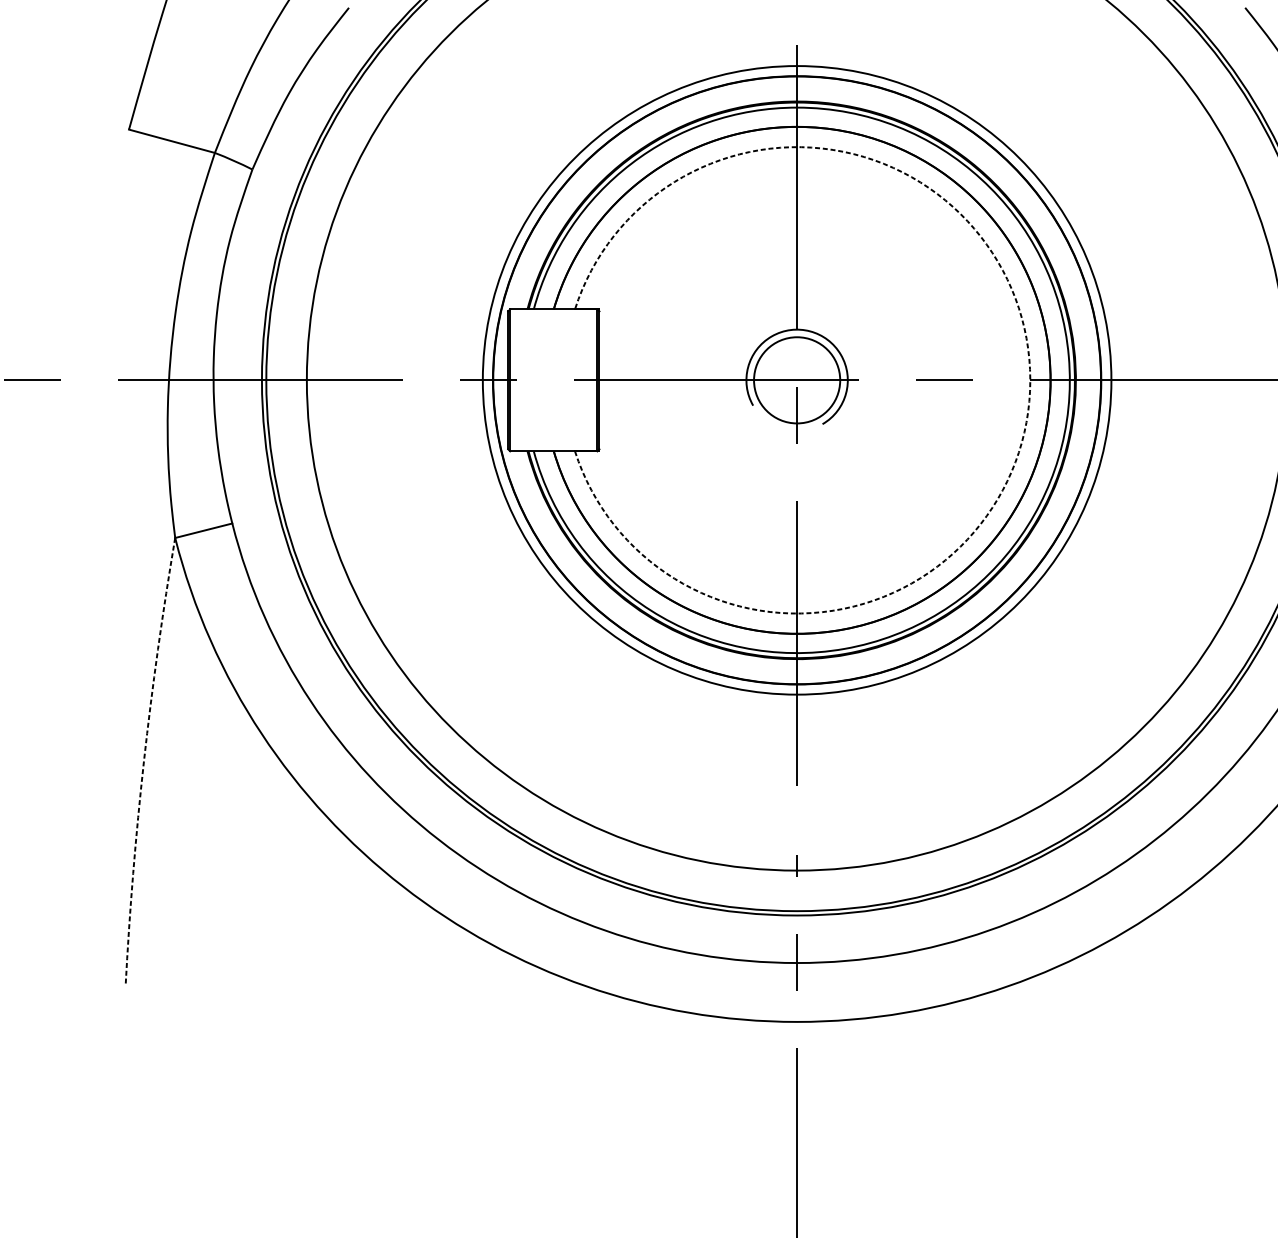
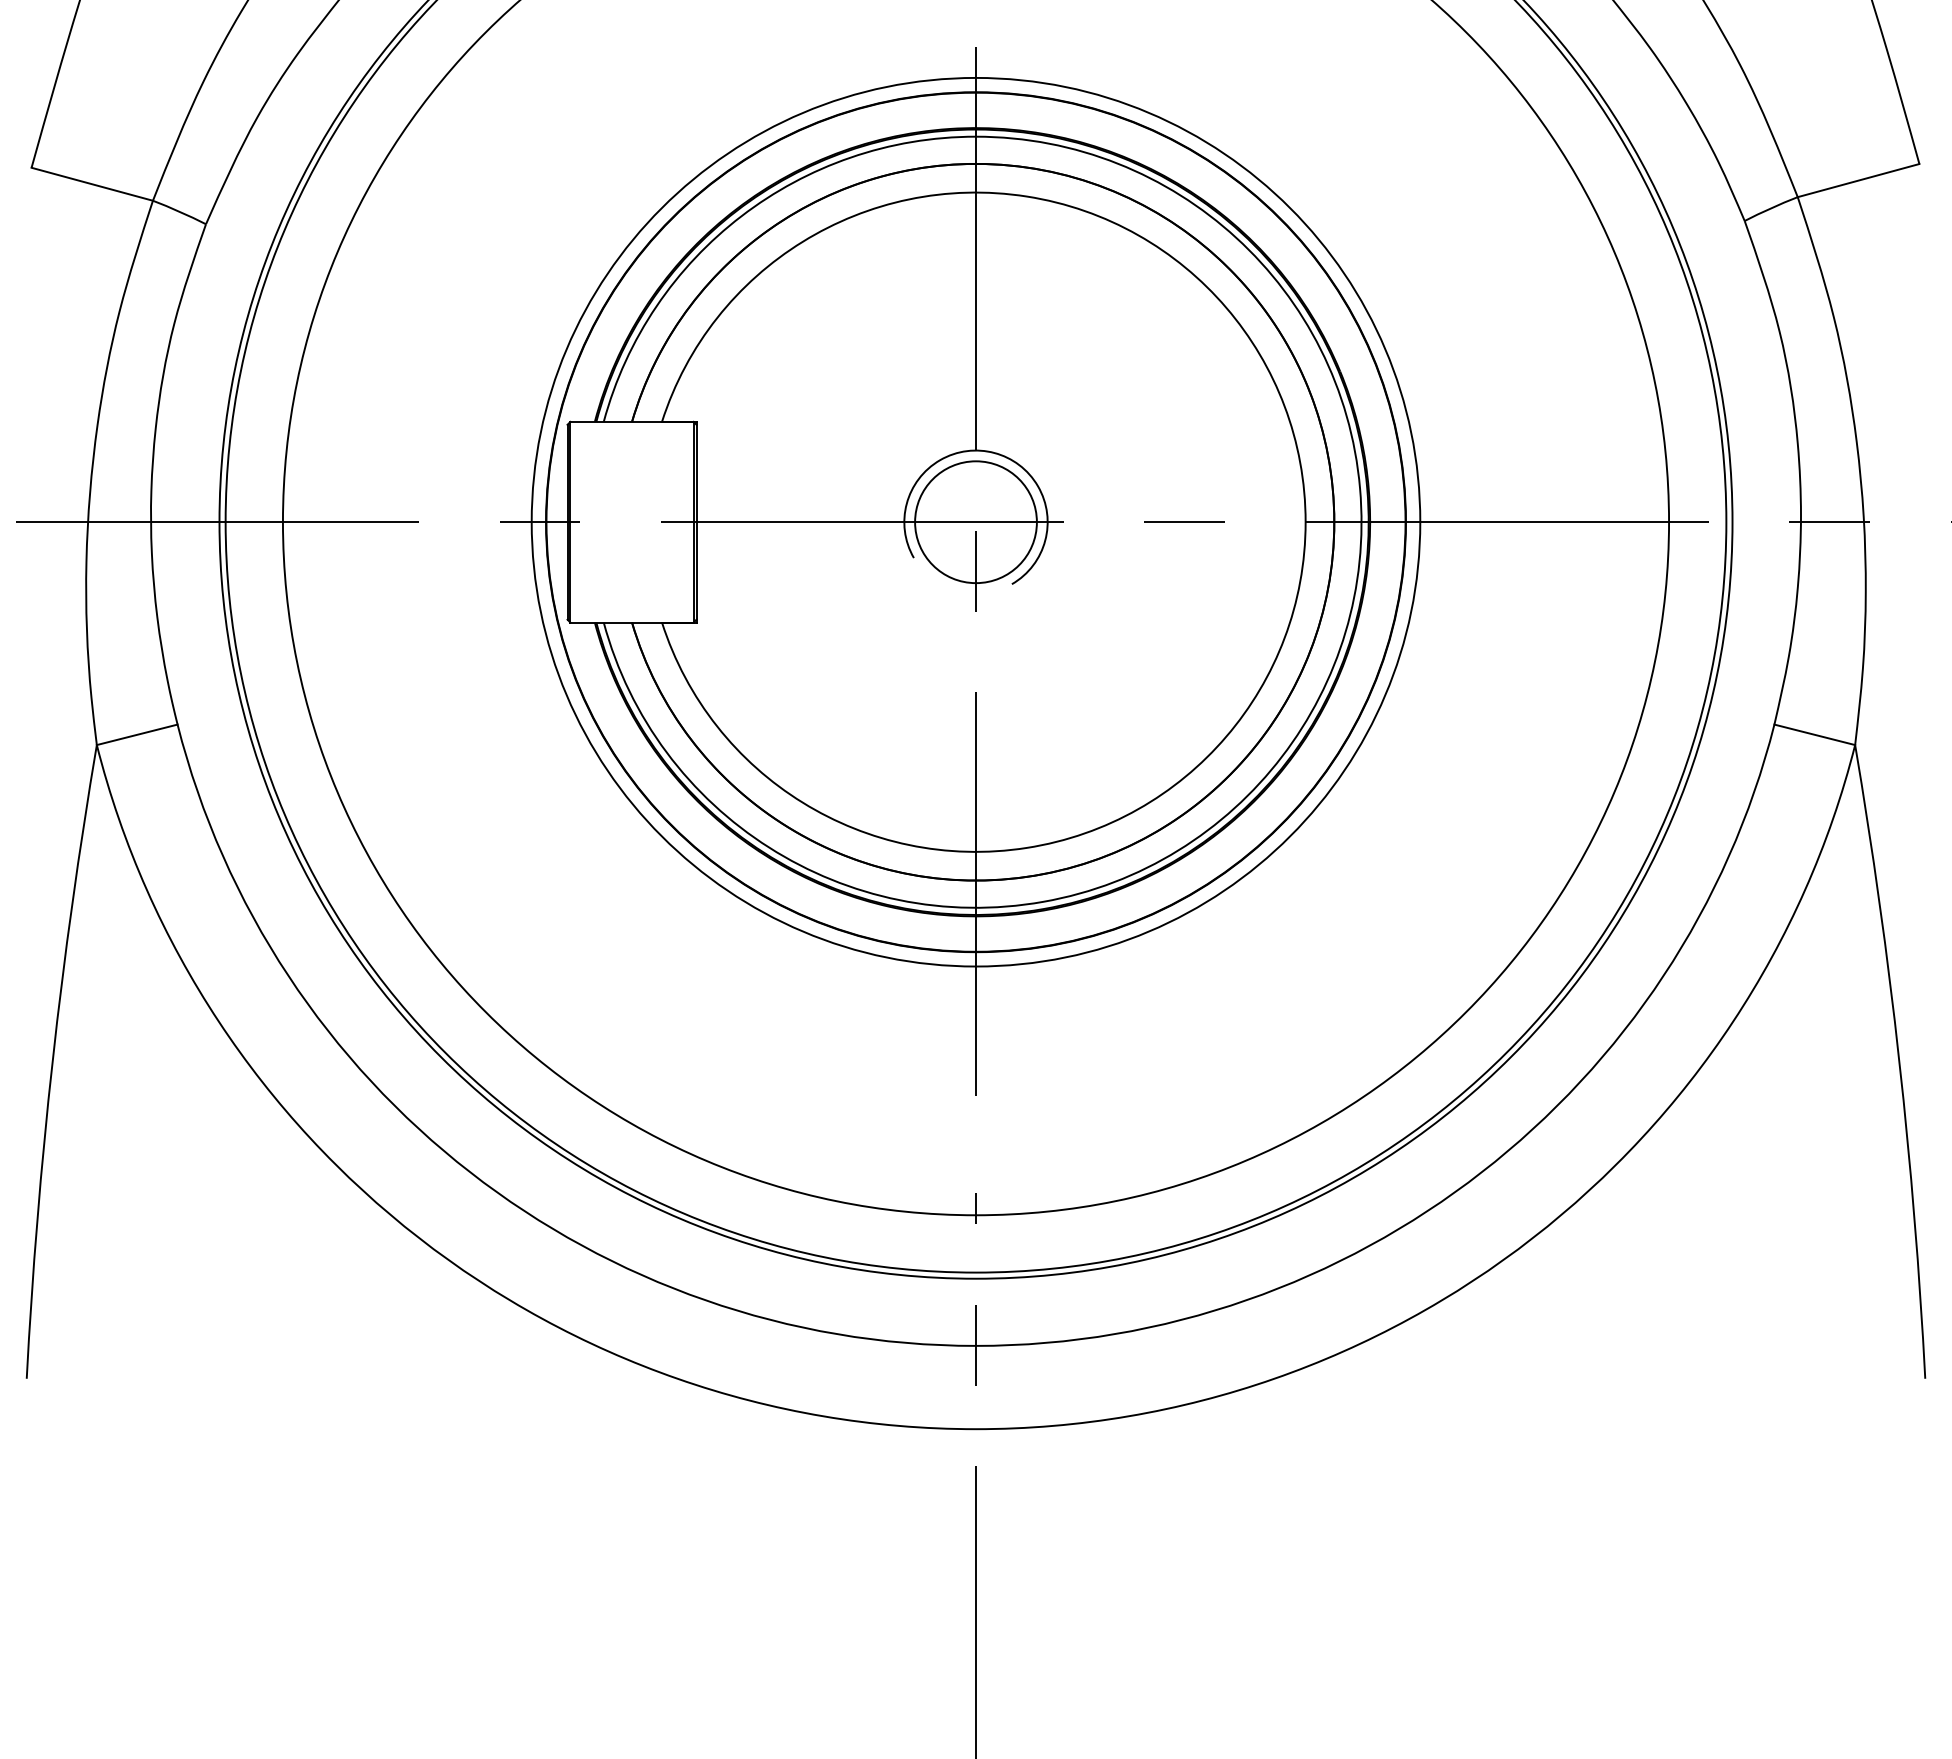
arc: (1030, 380) -> (1305, 522), dashed -> solid
arc: (143, 761) -> (52, 1060), dashed -> solid

